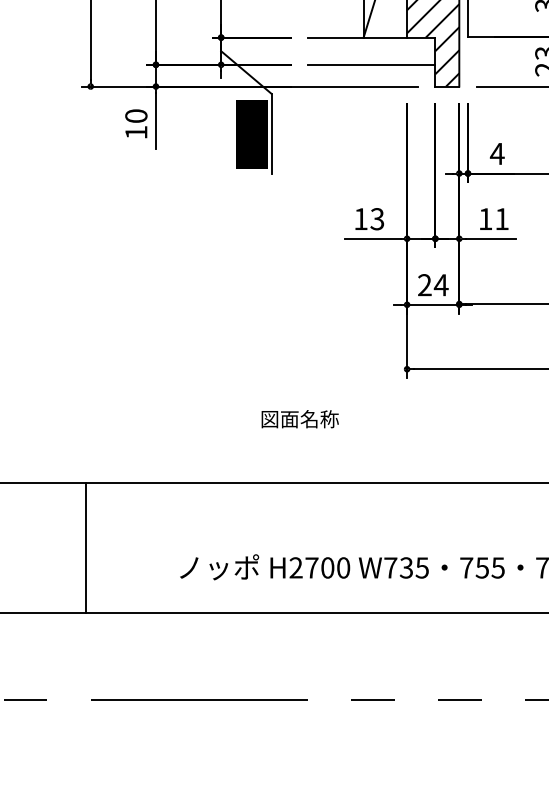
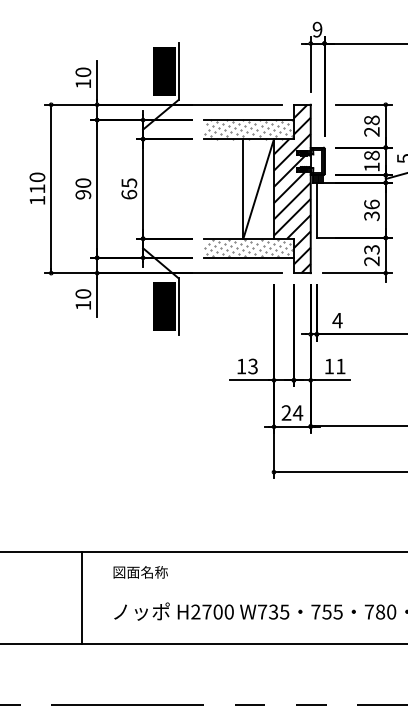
hatch: (369, 51) -> (247, 248), added
text: (299, 419) -> (140, 572), moved
line: (85, 547) -> (81, 597), moved

